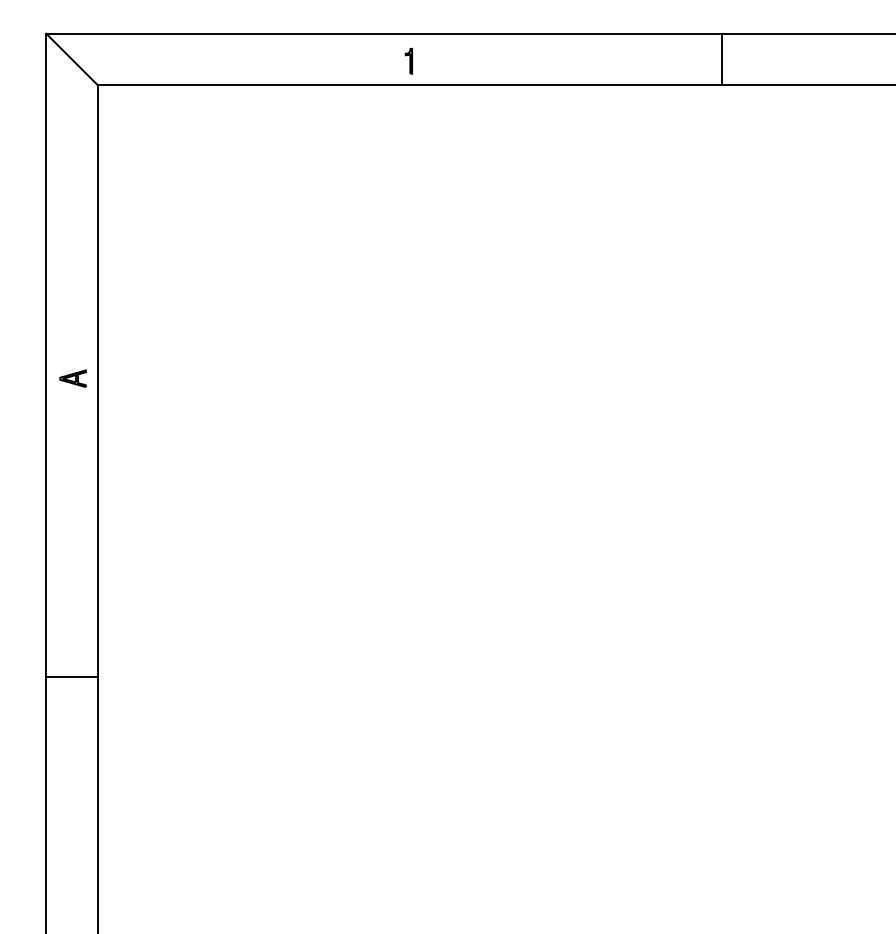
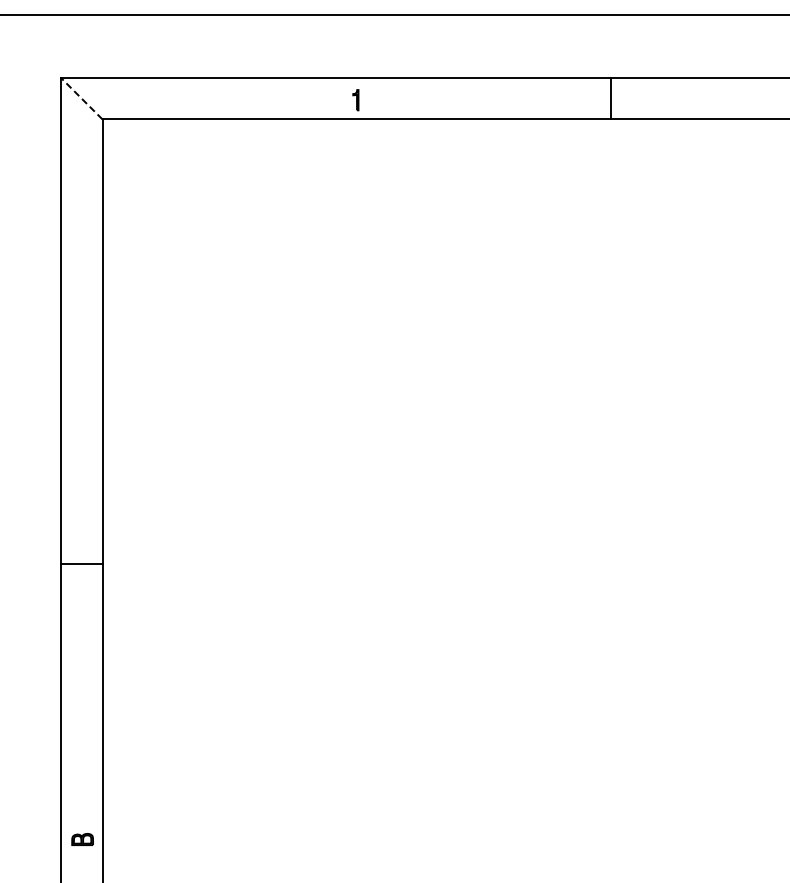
line: (71, 59) -> (81, 98), solid -> dashed
part: (72, 377) -> (82, 357), removed
line: (71, 676) -> (81, 563), moved

